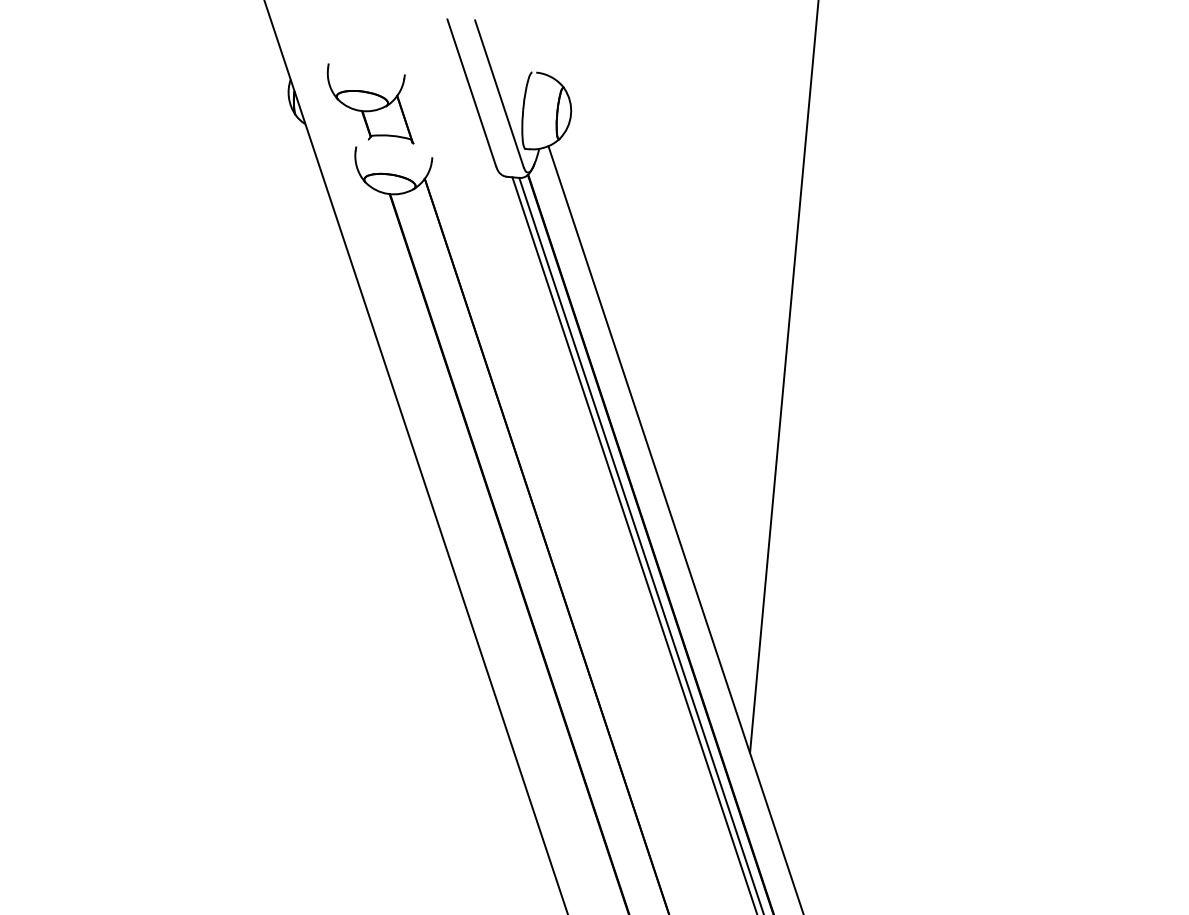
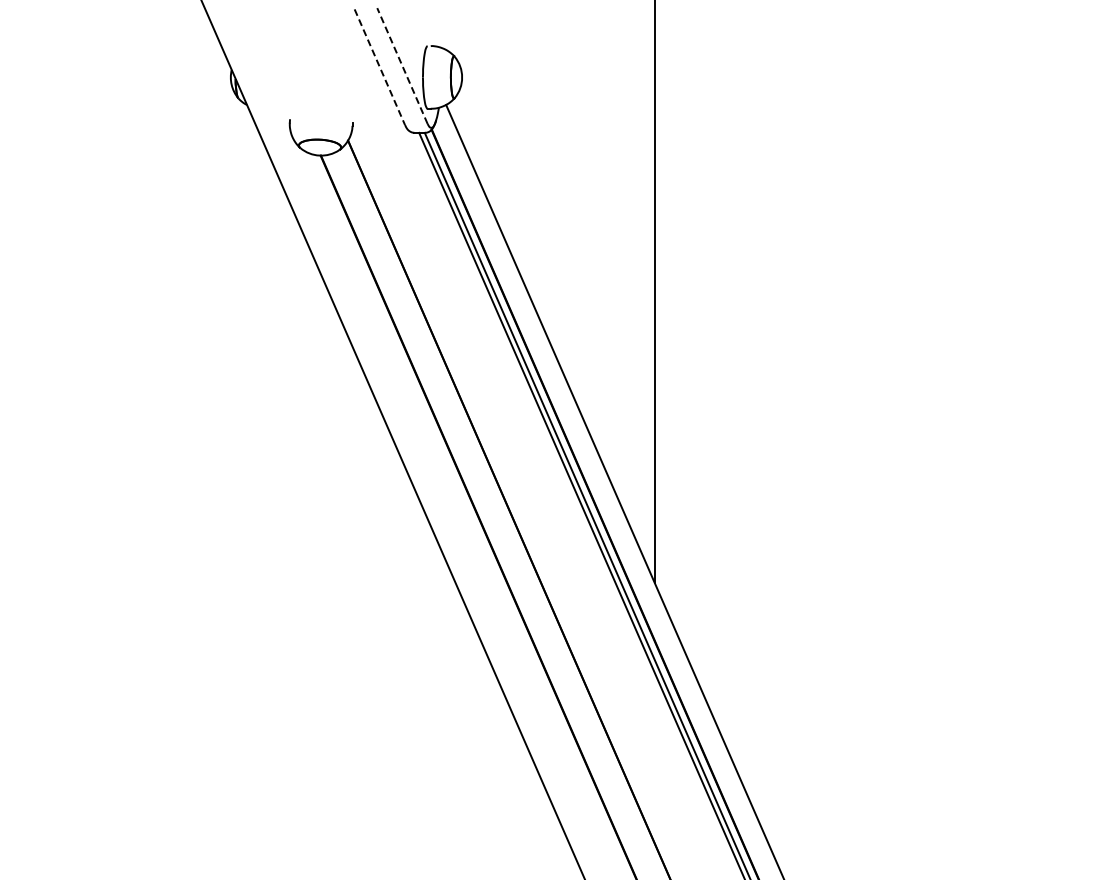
line: (472, 93) -> (380, 67), solid -> dashed
line: (499, 93) -> (402, 65), solid -> dashed
part: (370, 103) -> (298, 83), removed

